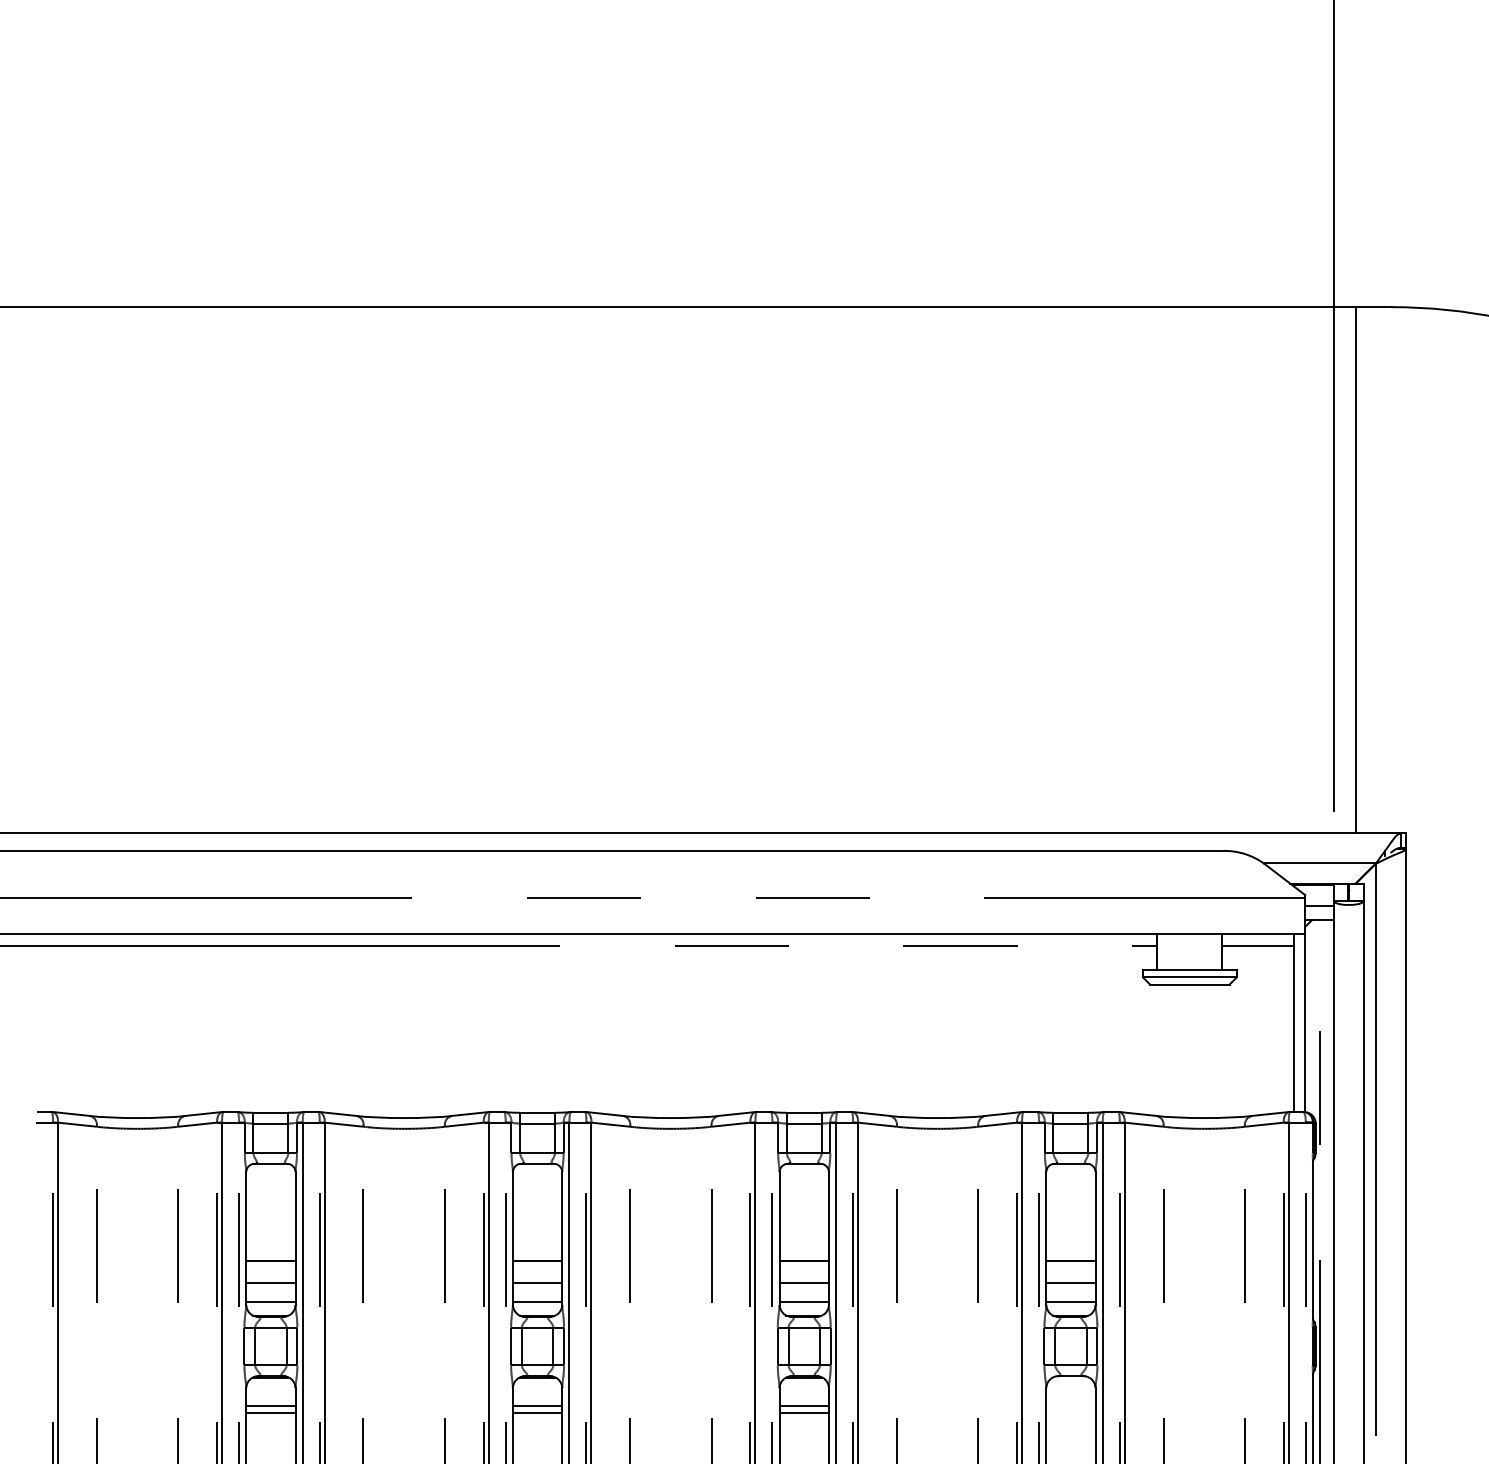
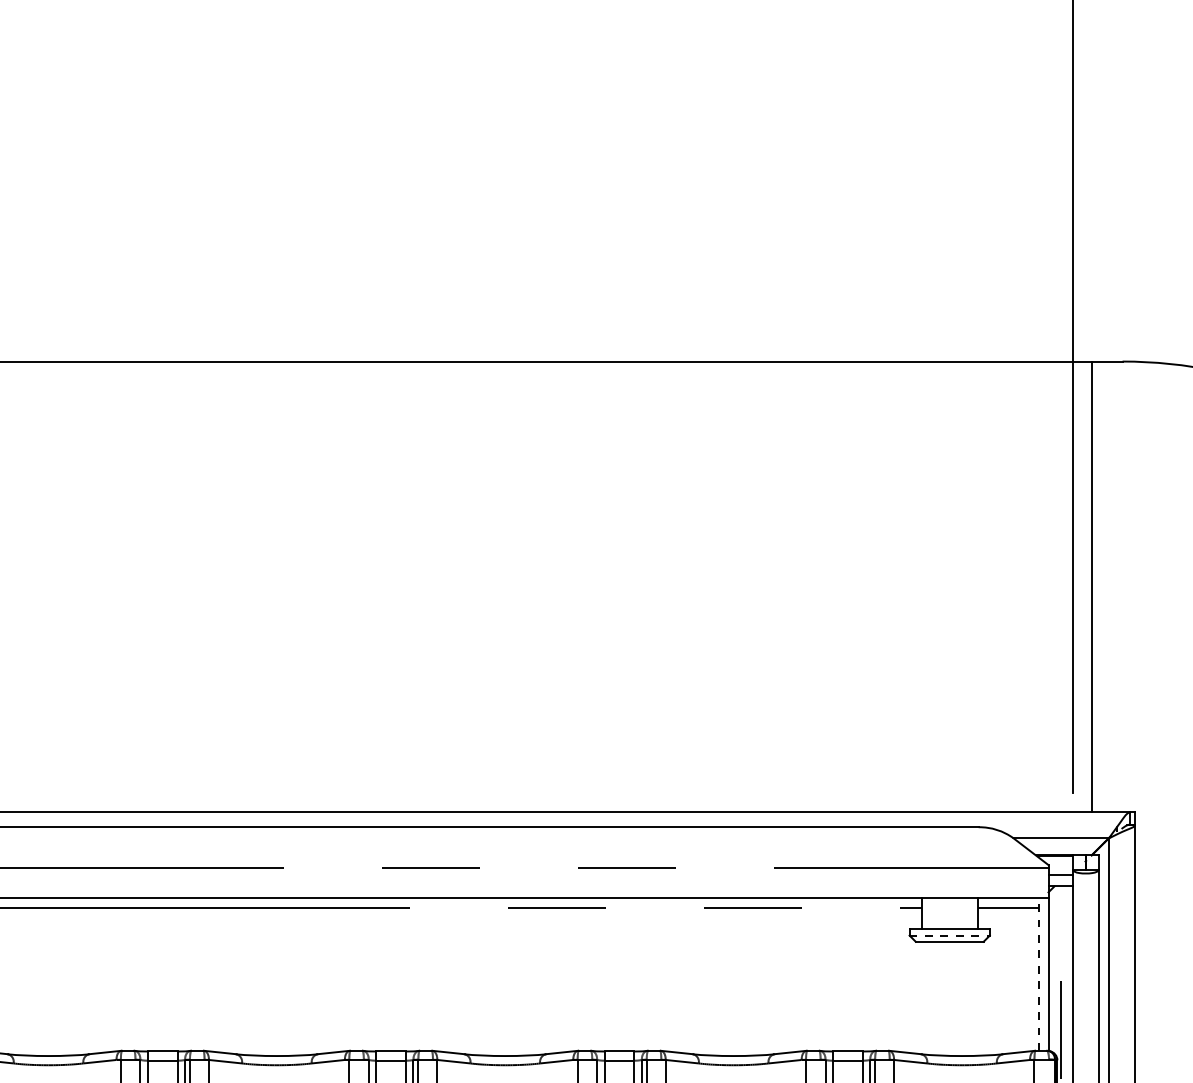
line: (1189, 977) -> (949, 935), solid -> dashed
line: (1294, 1022) -> (1039, 974), solid -> dashed

